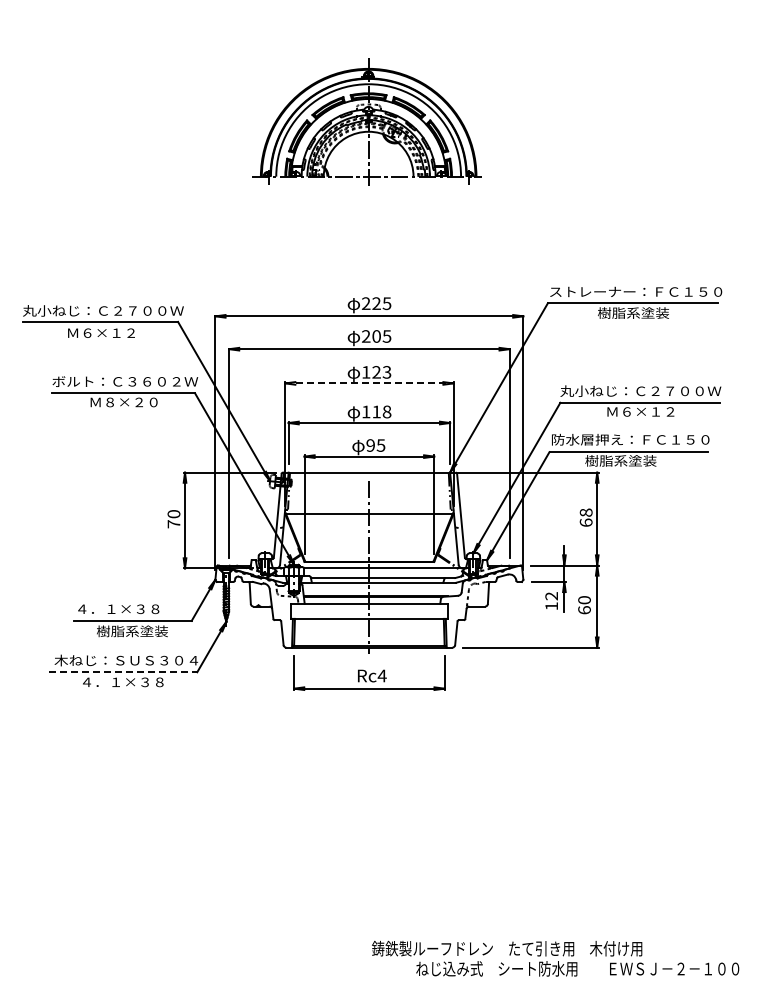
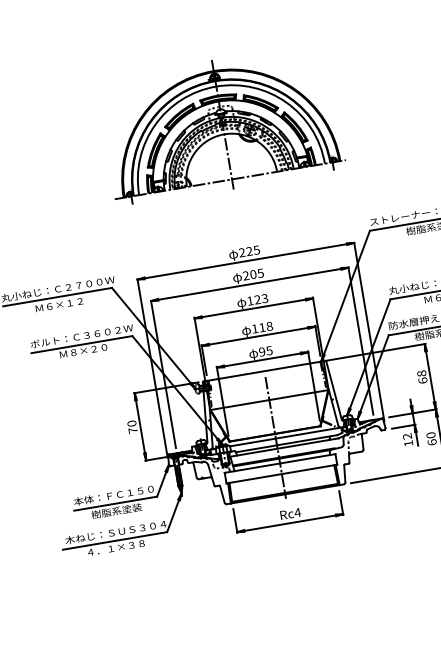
part: (366, 121) -> (220, 124), size x1.43
line: (369, 383) -> (253, 308), dashed -> solid
text: (131, 608) -> (113, 495), ４．１×３８ -> 本体：ＦＣ１５０
line: (123, 672) -> (115, 541), dashed -> solid

